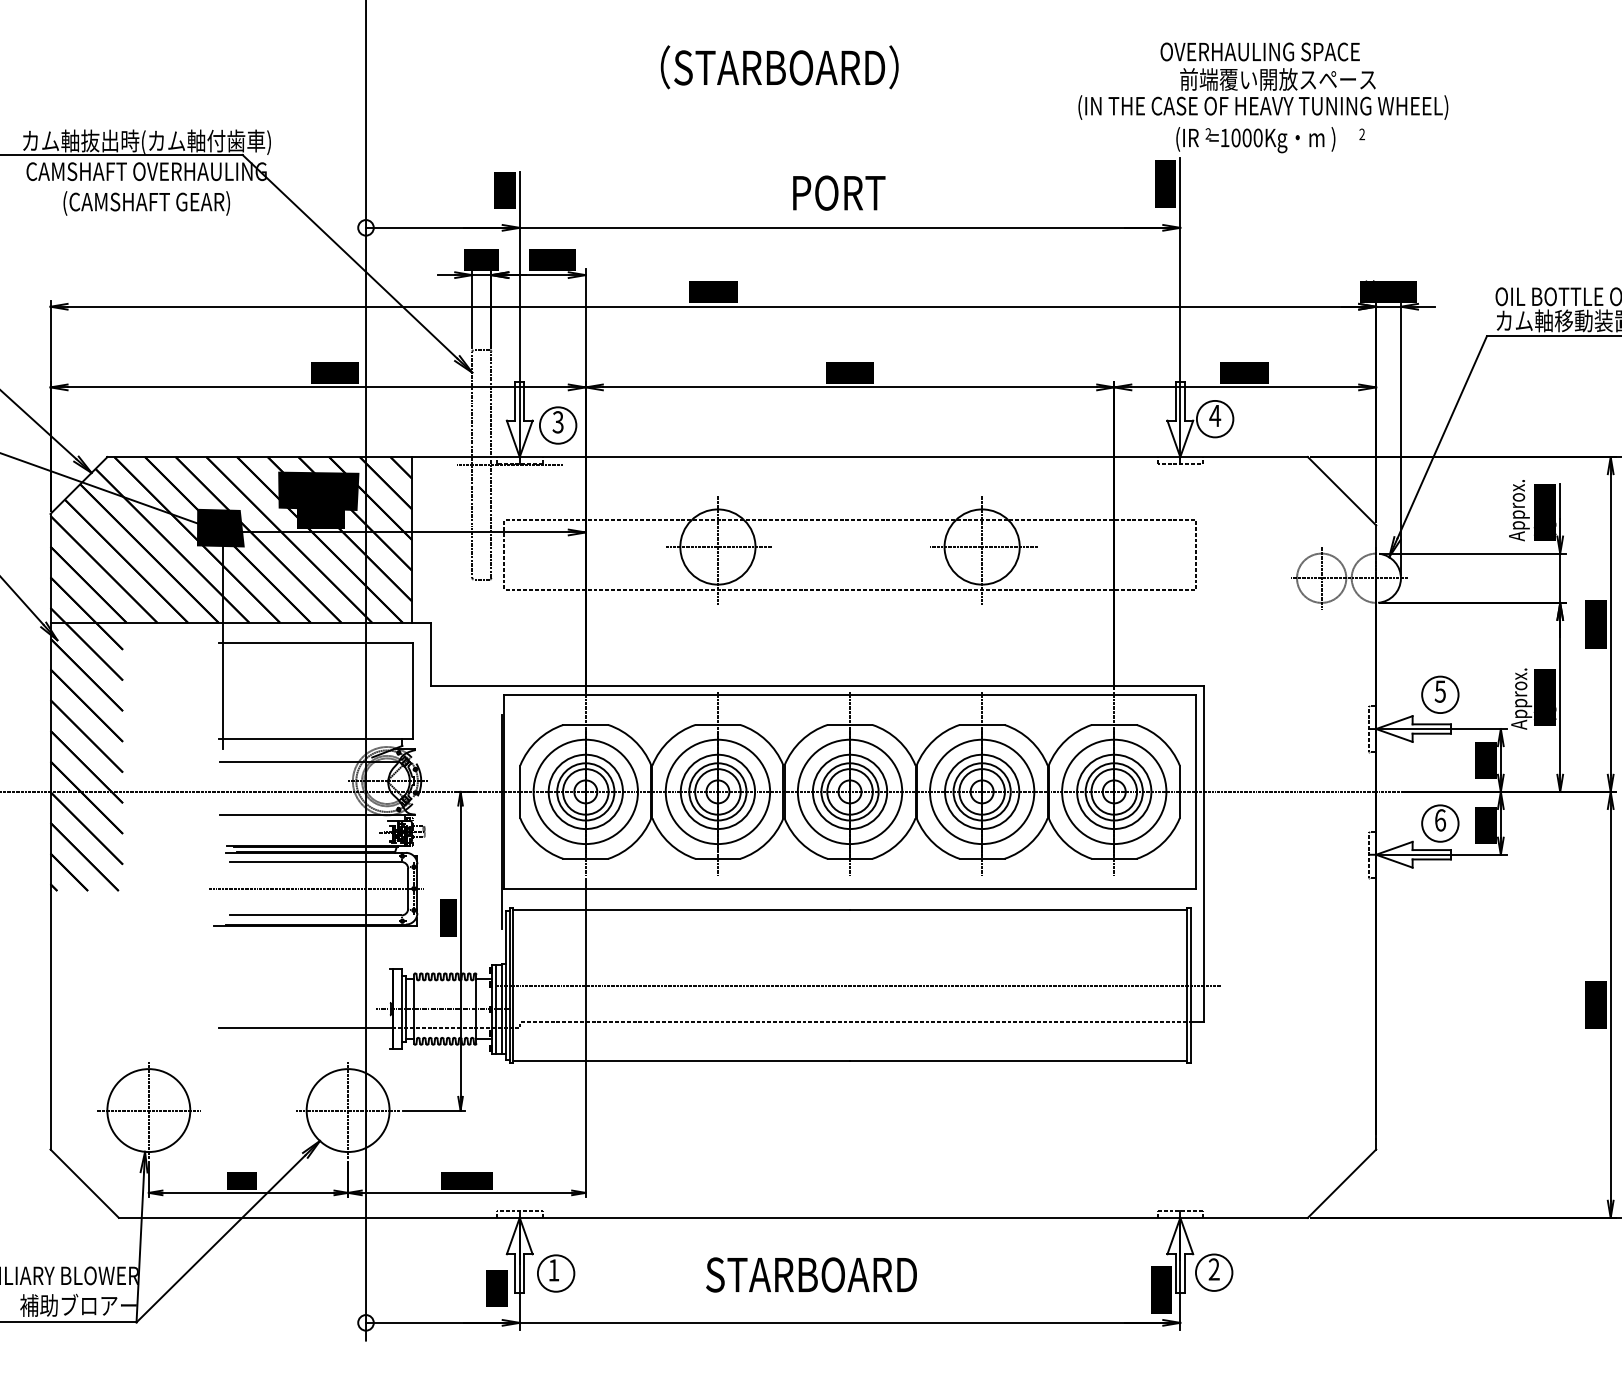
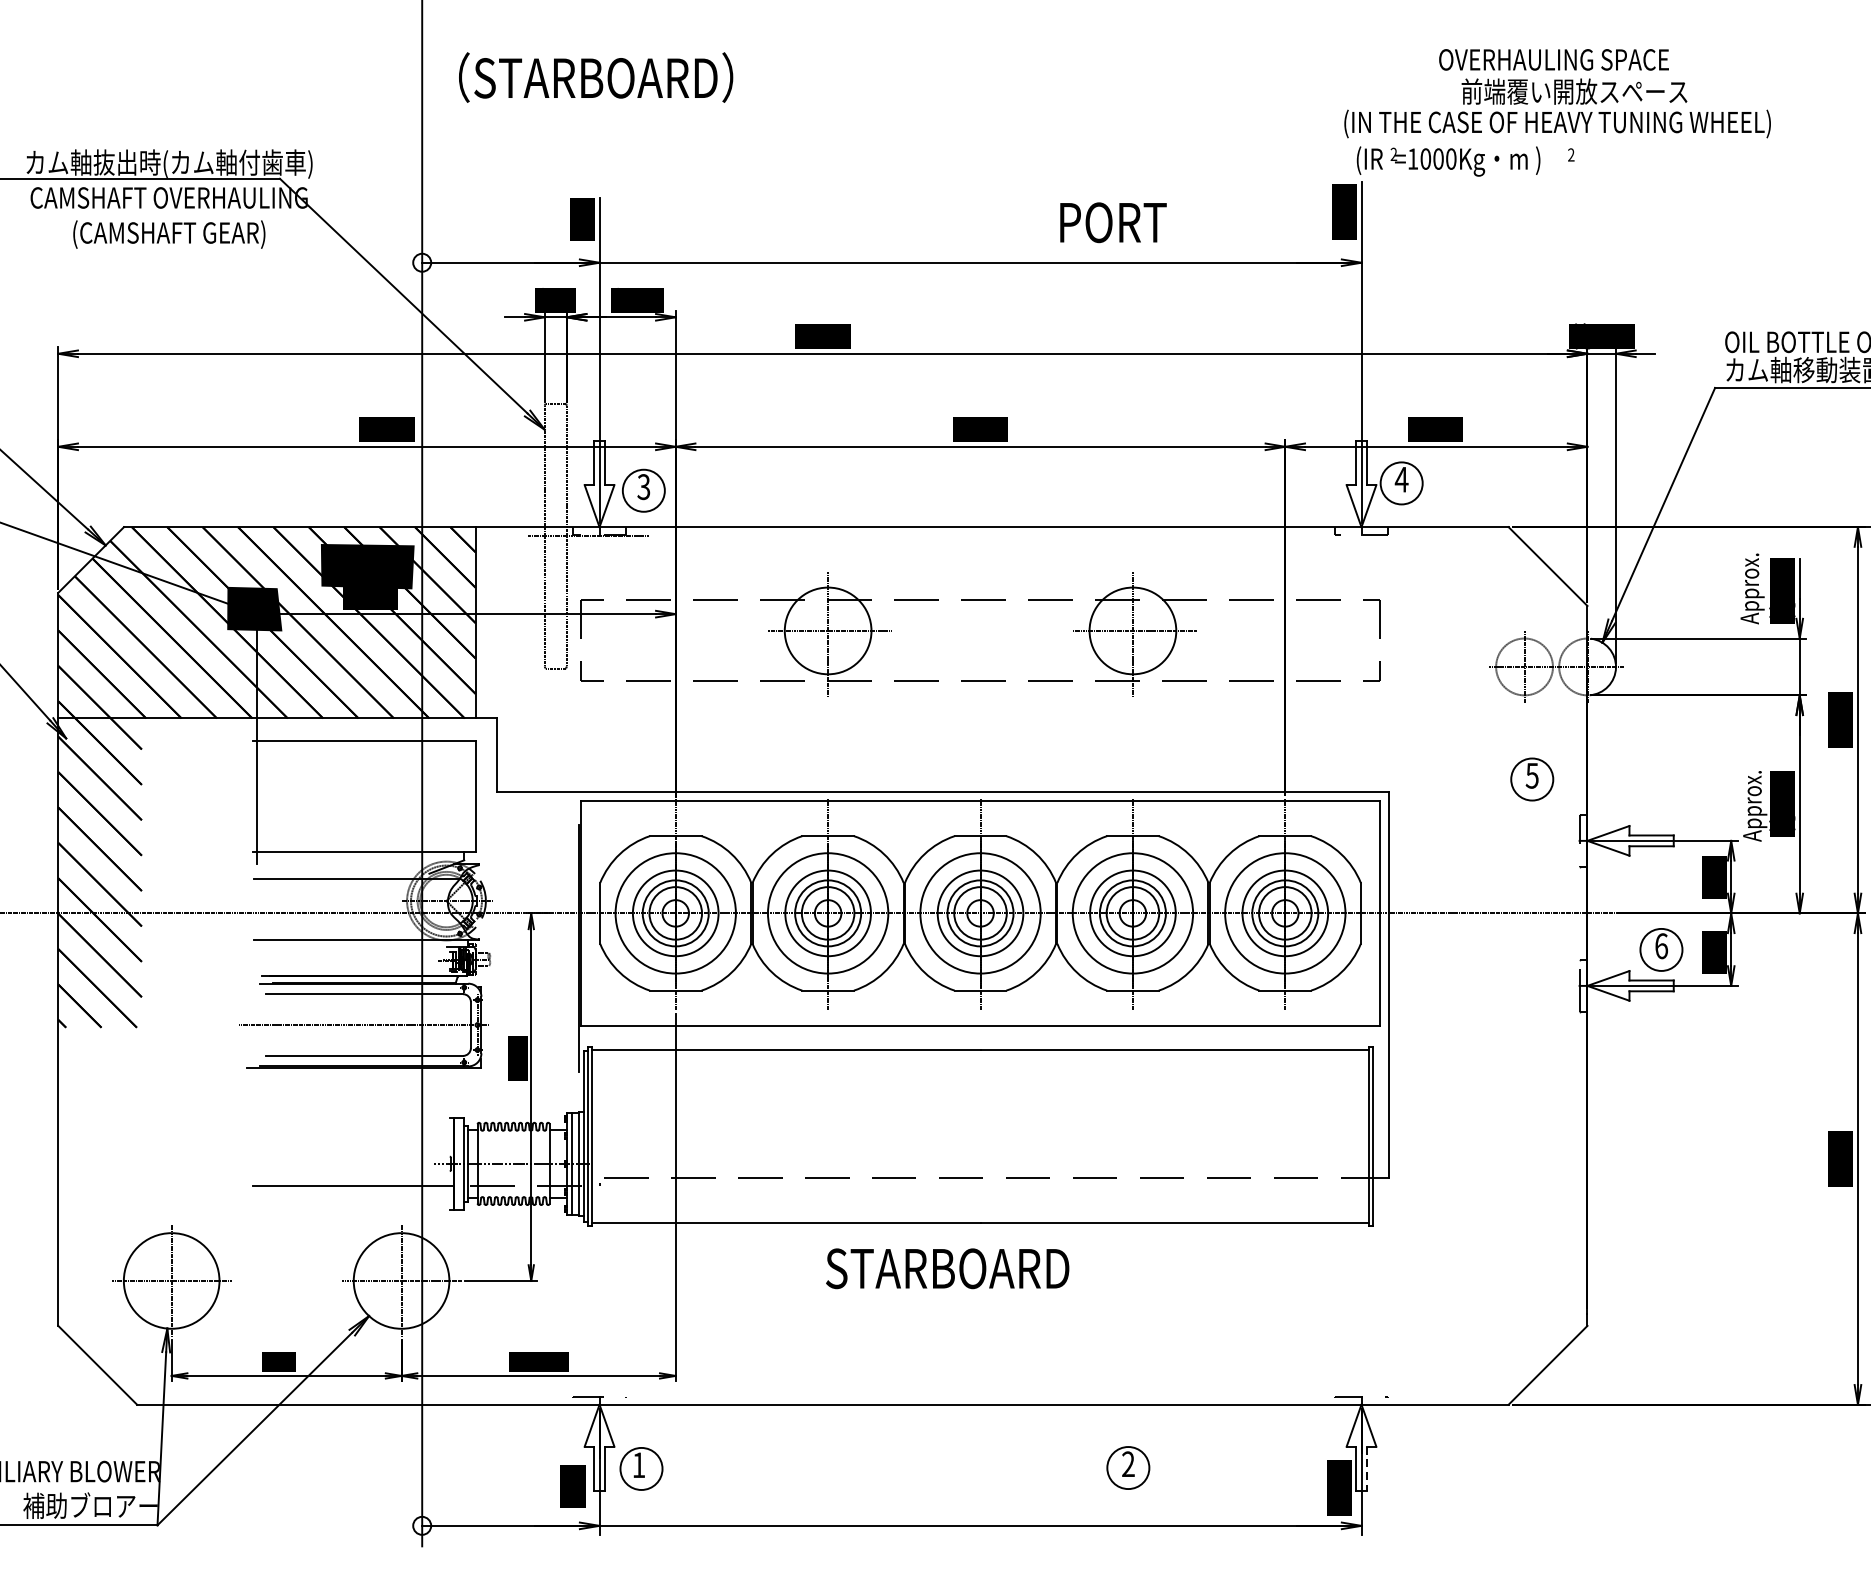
text: (779, 67) -> (595, 77), moved
text: (1263, 80) -> (1557, 92), moved
text: (839, 192) -> (1113, 221), moved
part: (1440, 694) -> (1532, 779), moved
line: (858, 985) -> (990, 1136), removed
part: (1214, 1272) -> (1128, 1467), moved
line: (1185, 1273) -> (1367, 1468), solid -> dashed
text: (811, 1274) -> (947, 1268), moved

